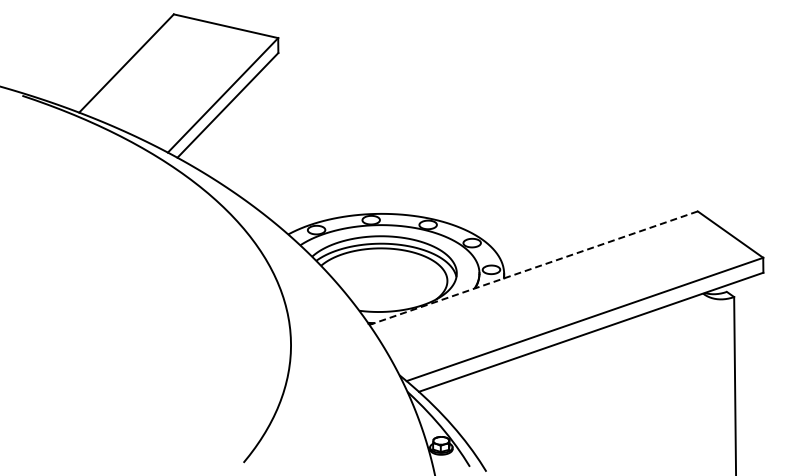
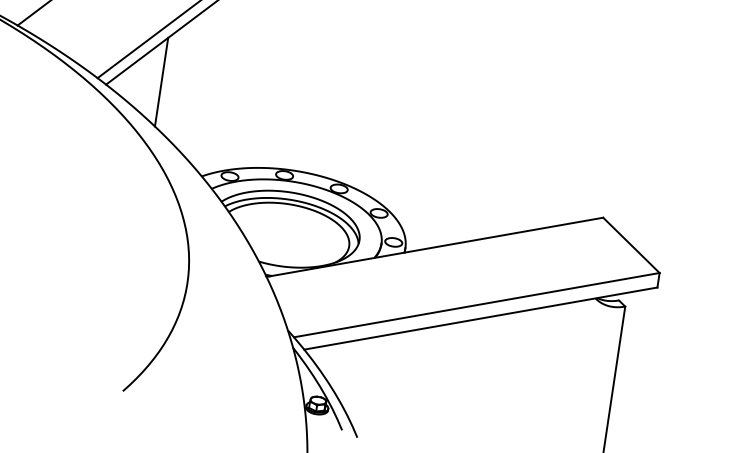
line: (232, 145) -> (161, 81), added
line: (533, 268) -> (434, 247), dashed -> solid

